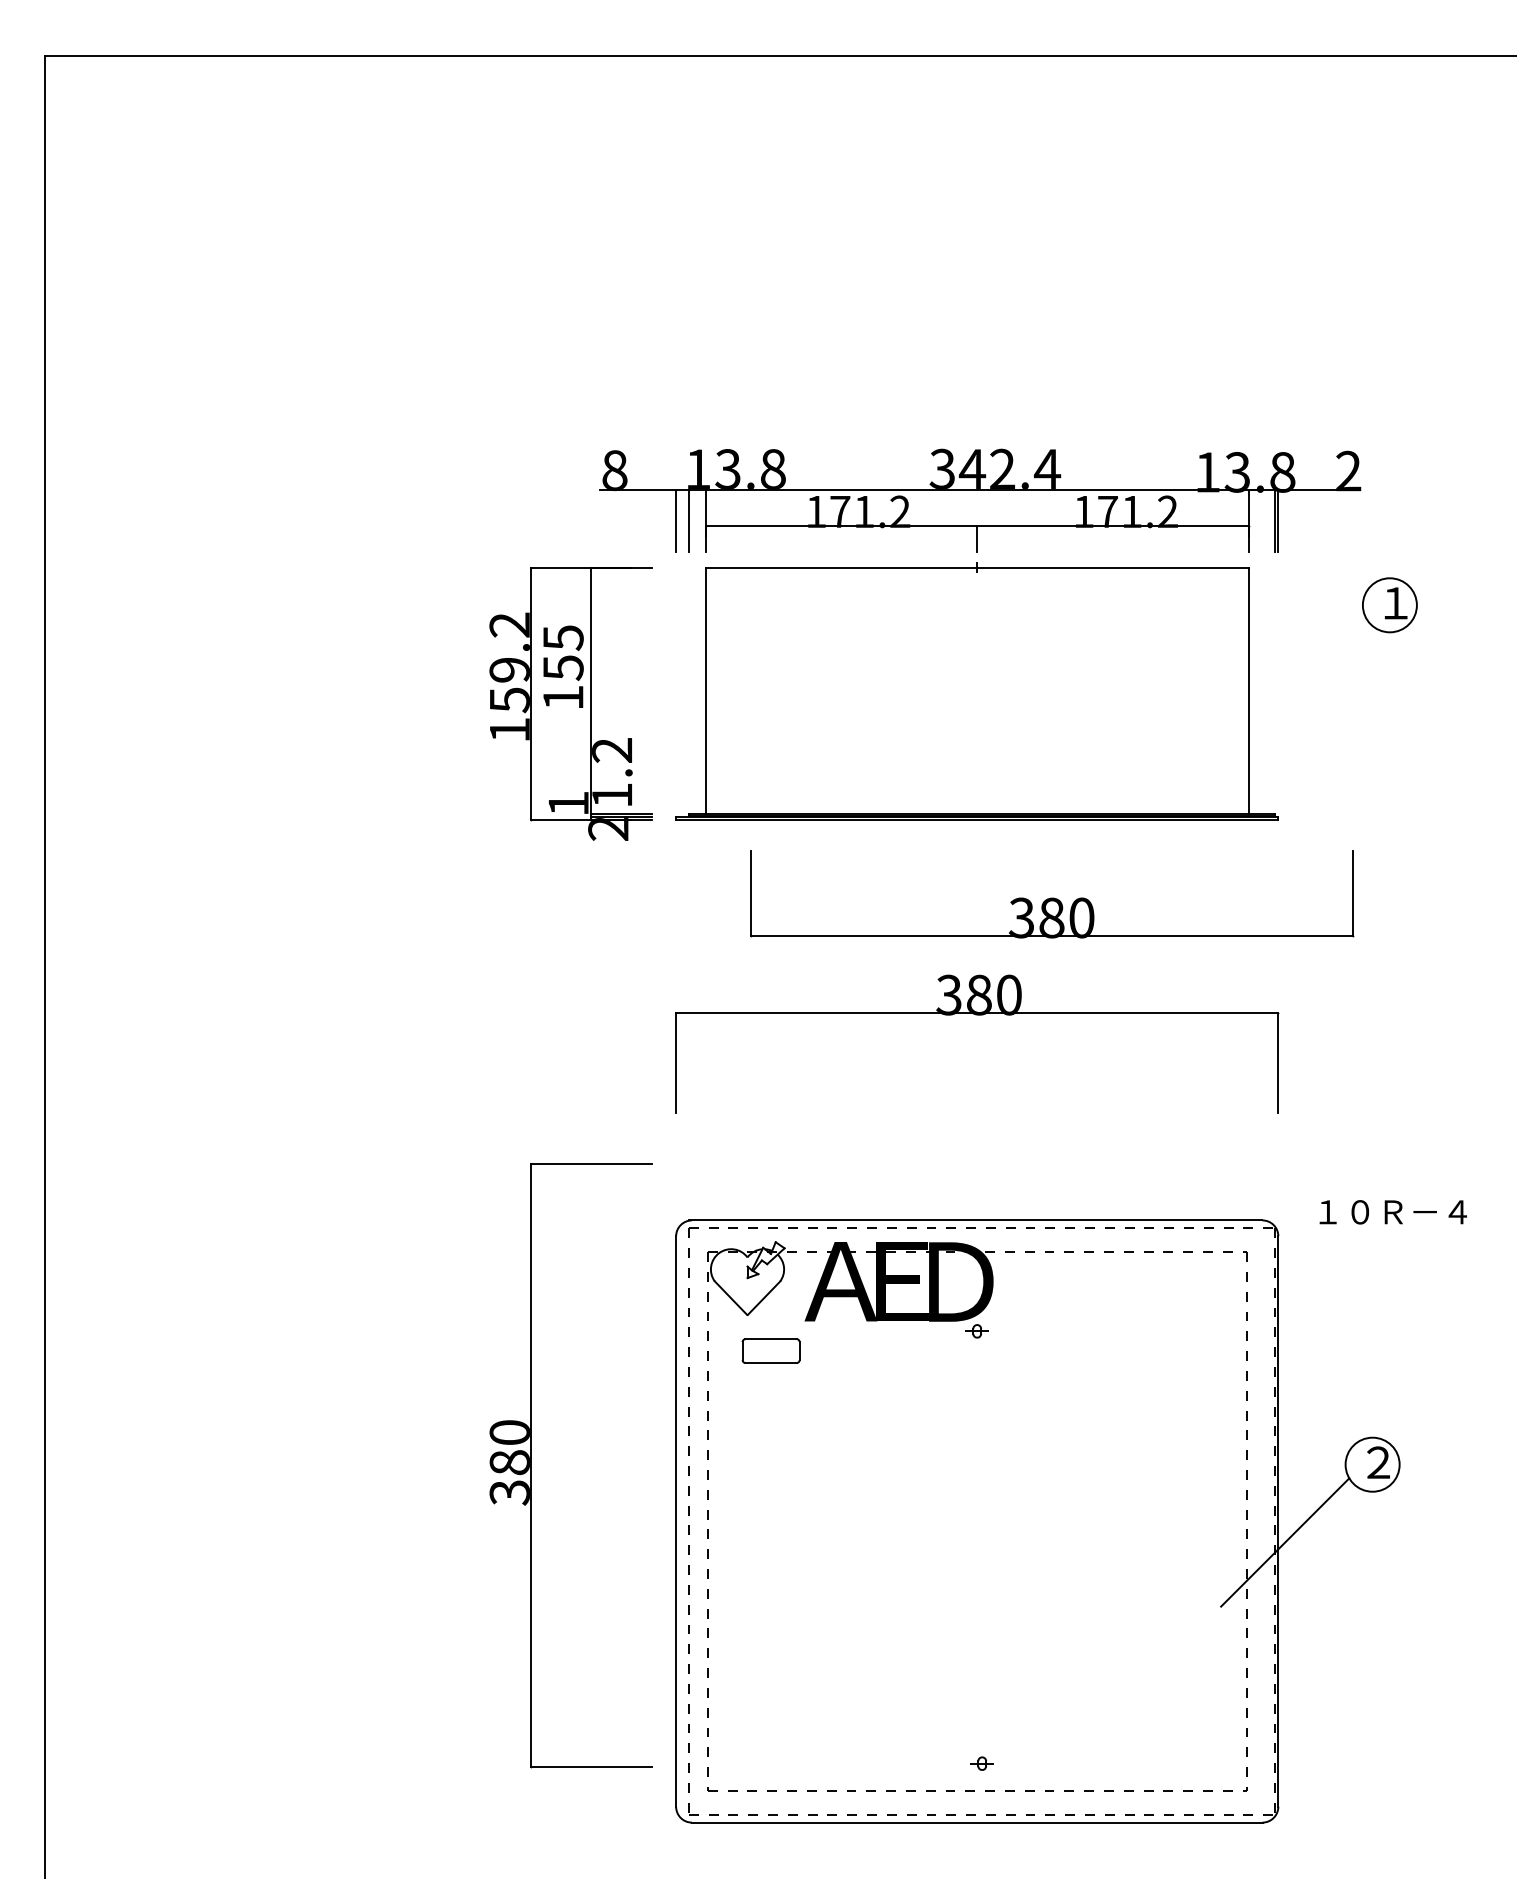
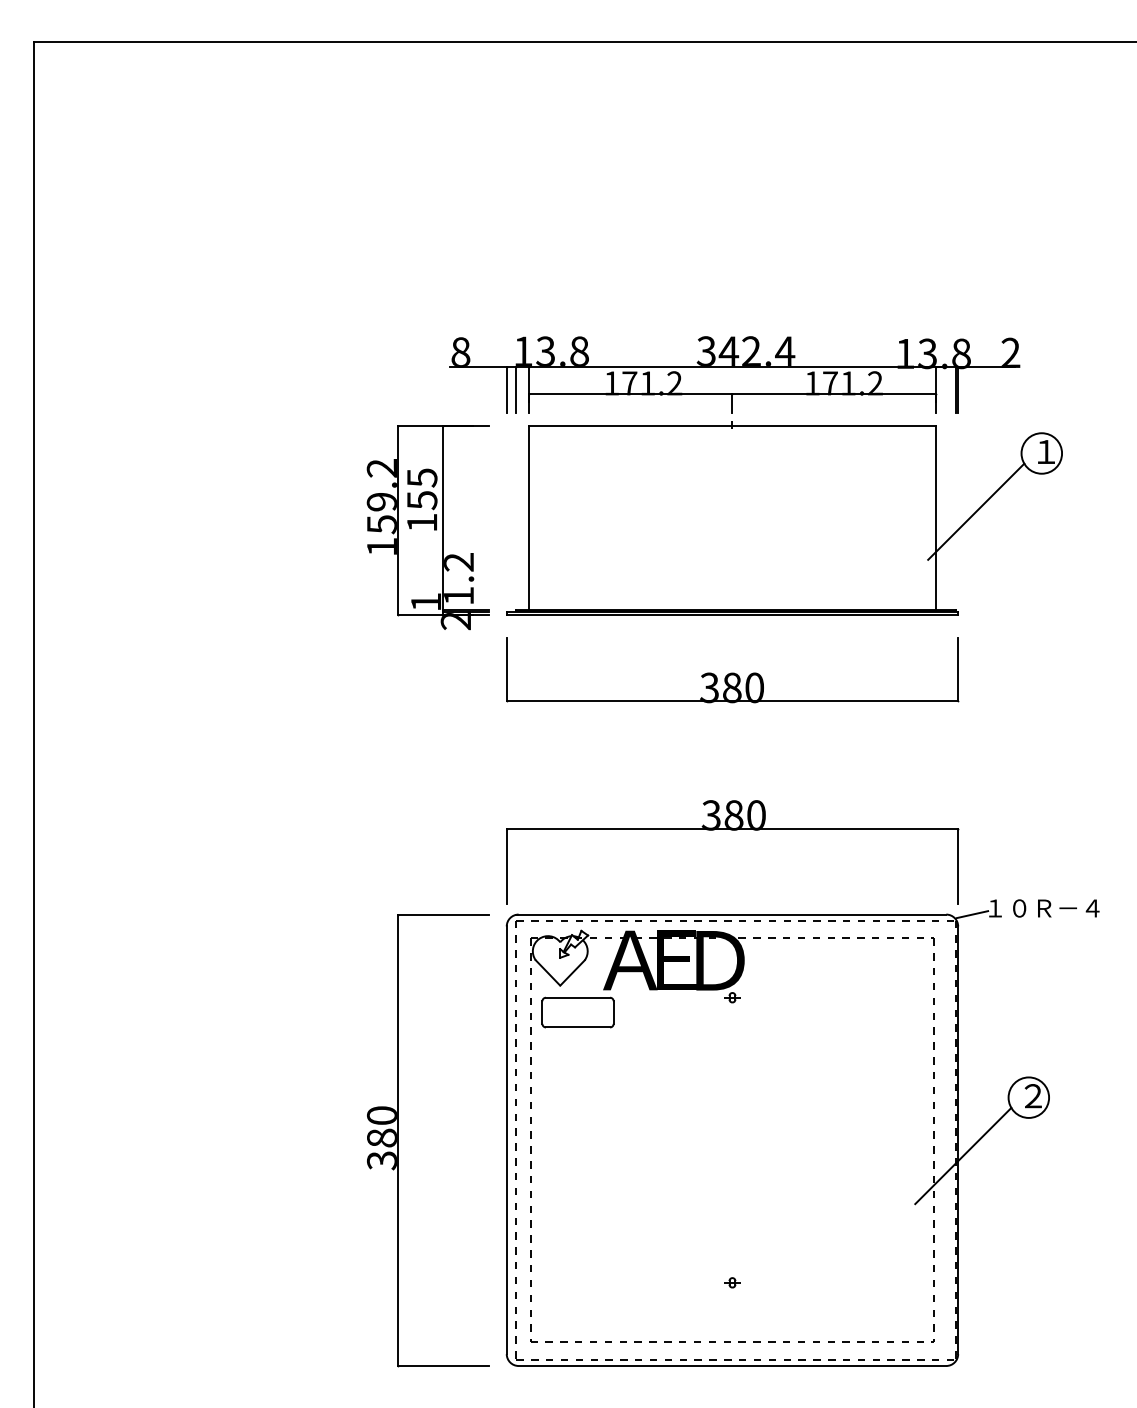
line: (1302, 682) -> (976, 511), added
part: (1052, 894) -> (732, 670), moved
part: (977, 1015) -> (732, 830), moved
line: (1297, 1220) -> (972, 914), added
part: (770, 1350) -> (577, 1012), size x1.67
part: (531, 1465) -> (398, 1140), moved
part: (981, 1763) -> (731, 1282), moved

